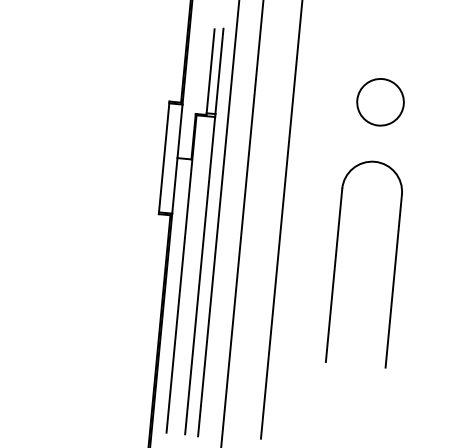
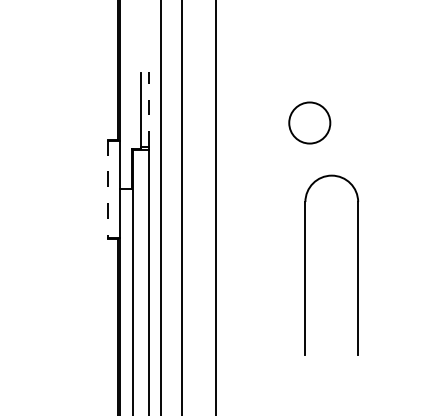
line: (219, 71) -> (149, 109), solid -> dashed
circle: (380, 101) -> (309, 122), moved
line: (163, 157) -> (107, 189), solid -> dashed
part: (335, 259) -> (305, 264), moved

